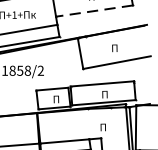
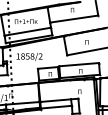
line: (93, 11) -> (73, 19), dashed -> solid

